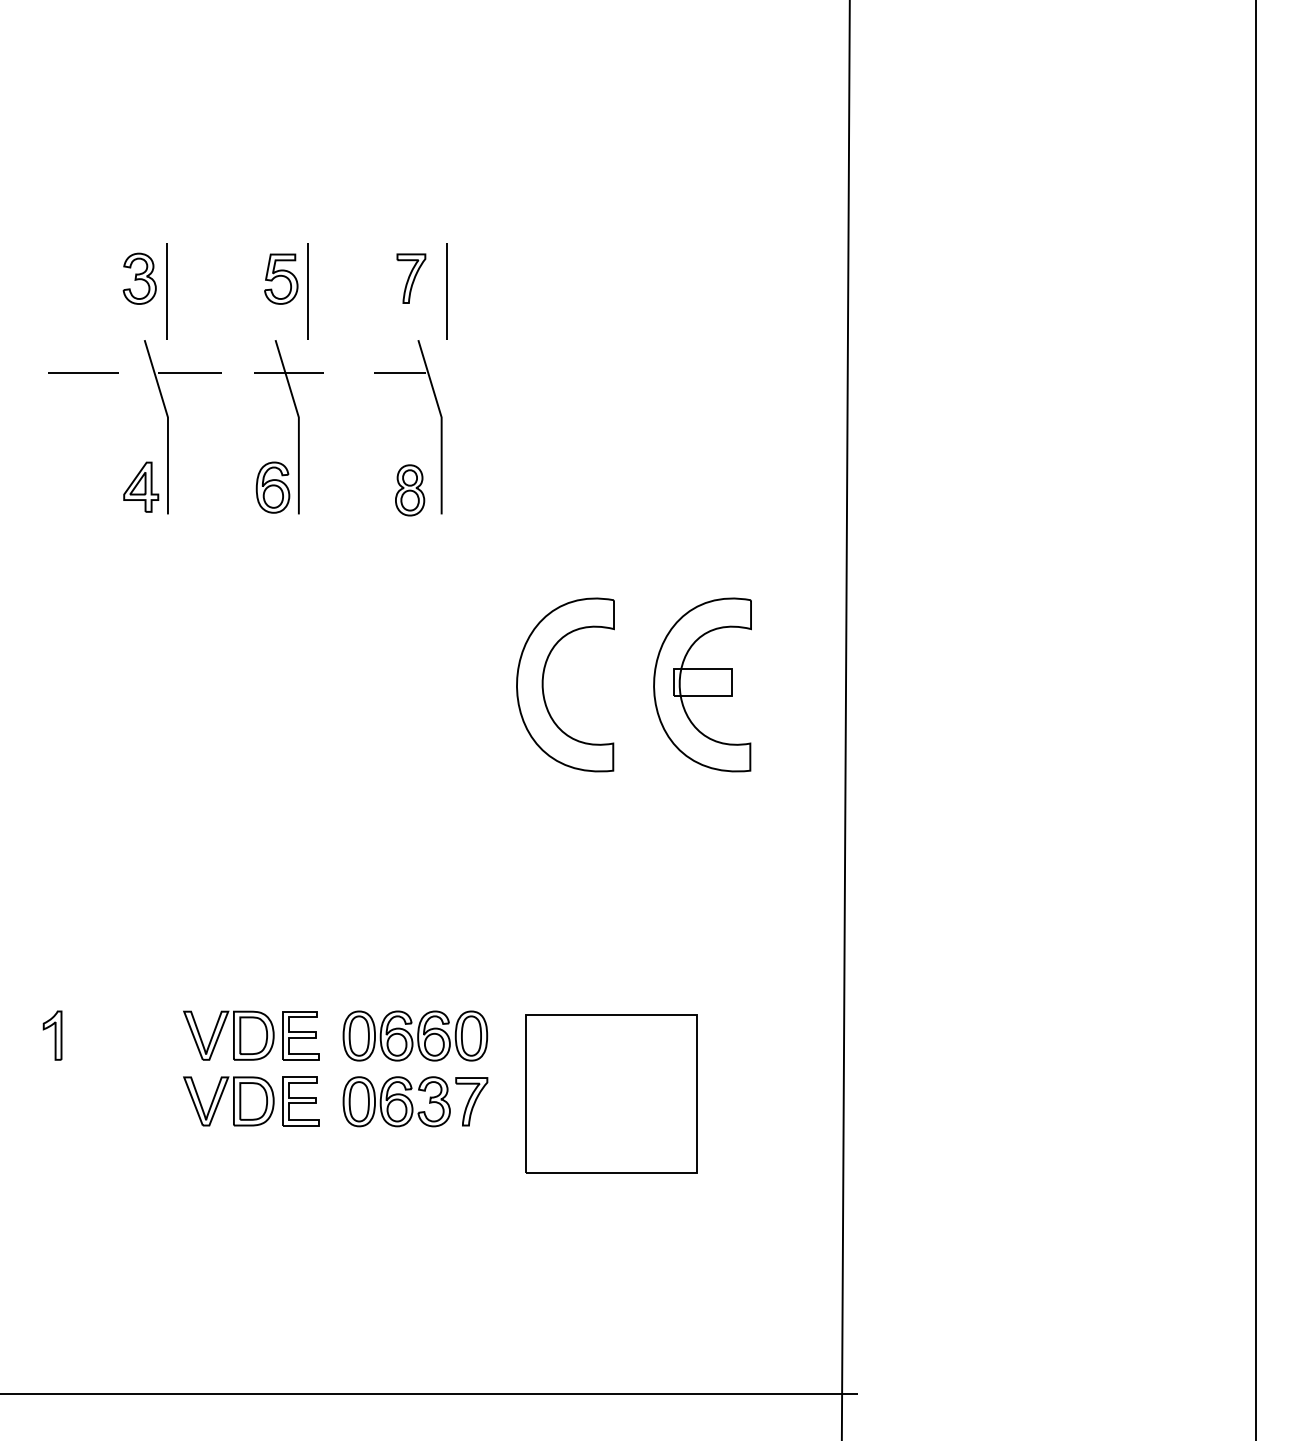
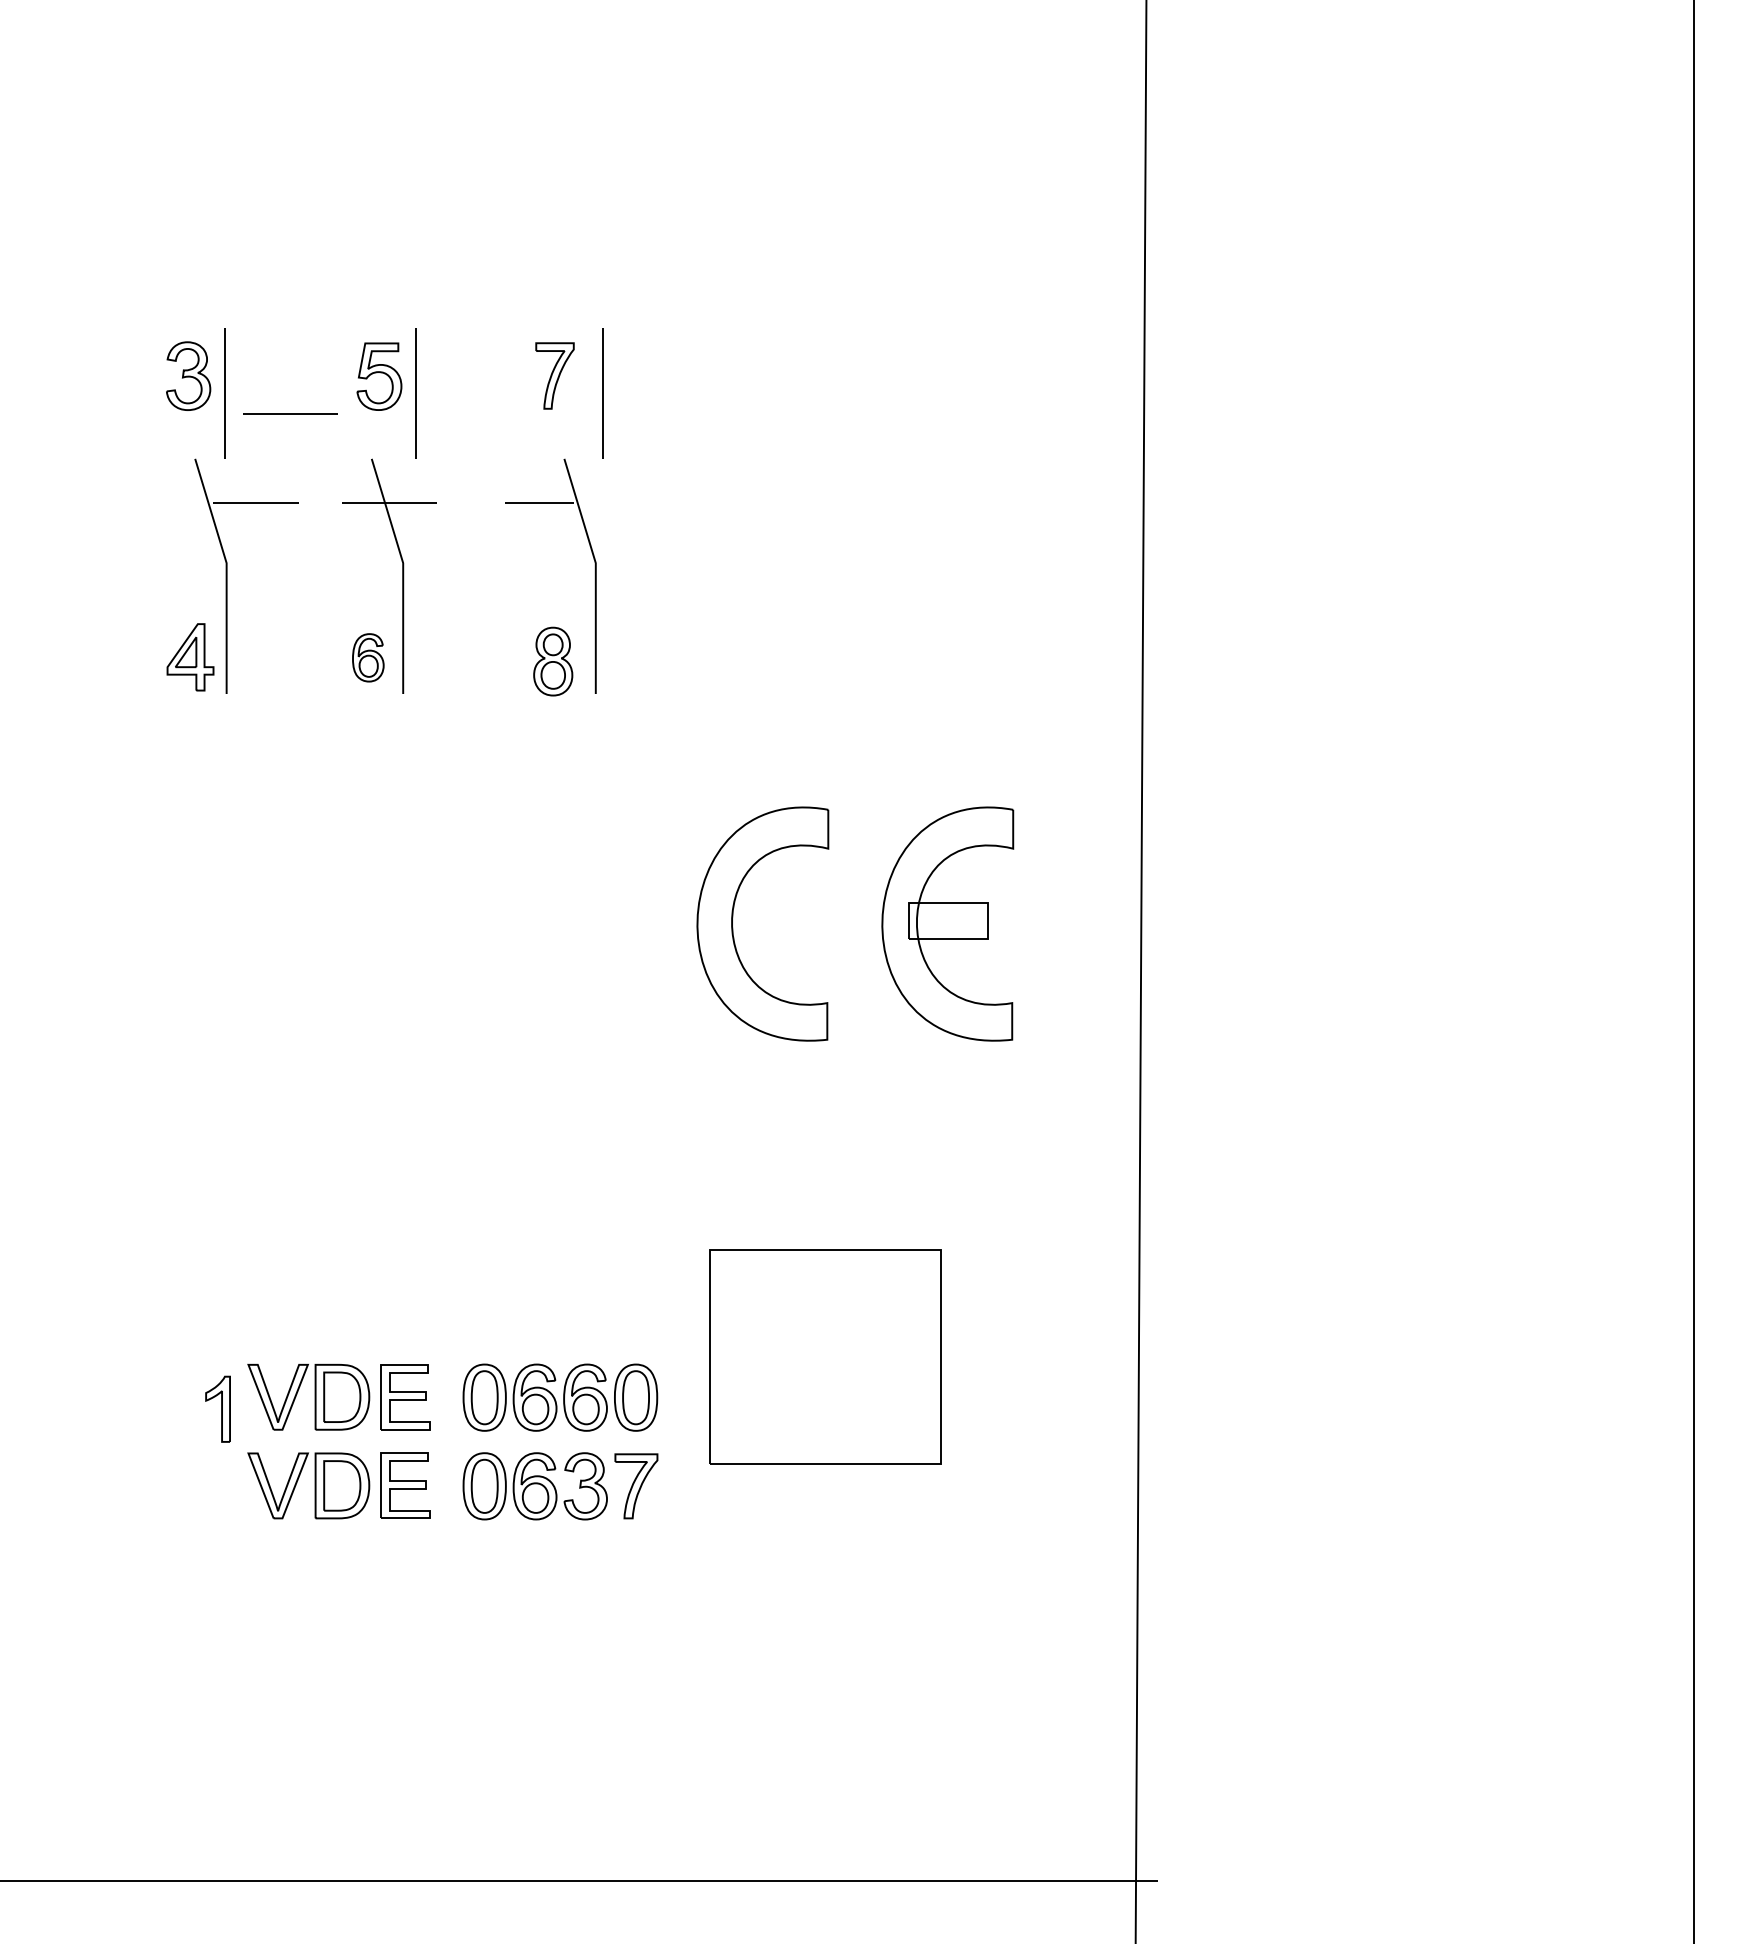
line: (83, 372) -> (290, 413), moved
part: (272, 487) -> (367, 657), size x0.7
part: (52, 1035) -> (217, 1409), moved
part: (611, 1093) -> (824, 1356), moved

